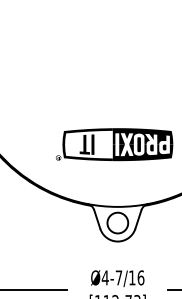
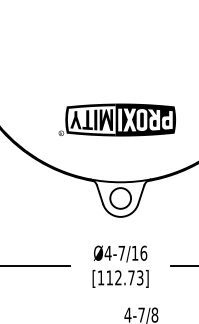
fill: (103, 144) -> (106, 119), added
fill: (72, 145) -> (75, 120), added

